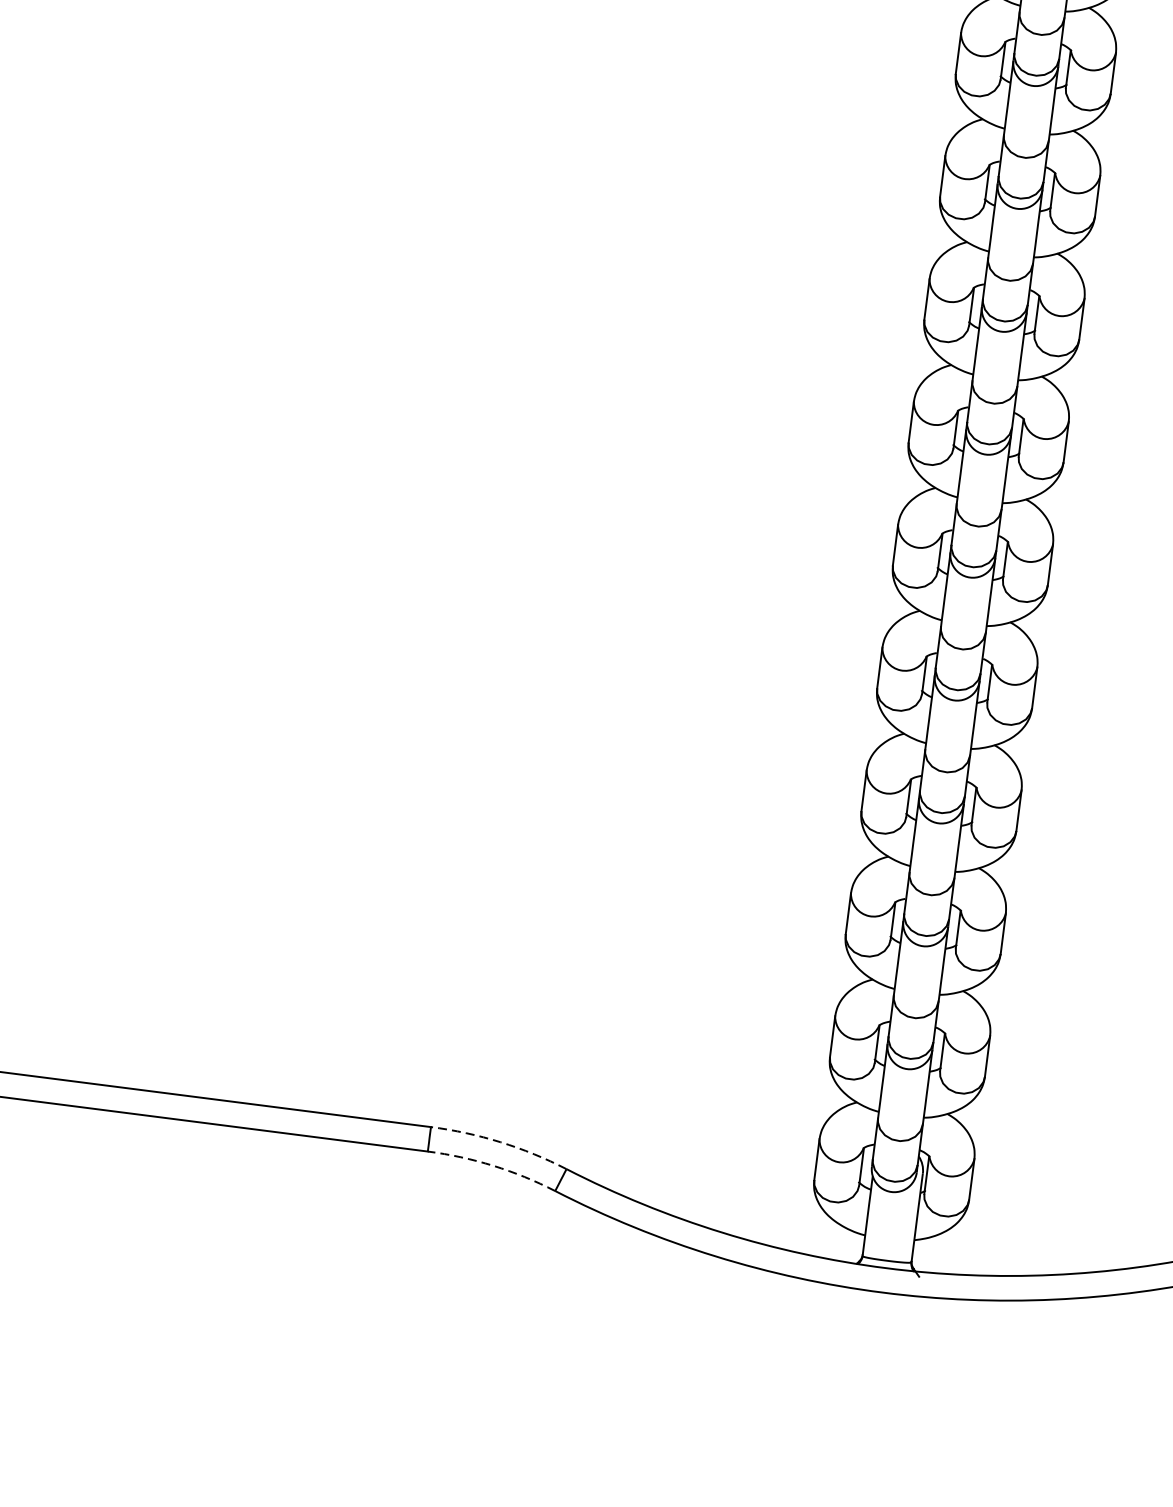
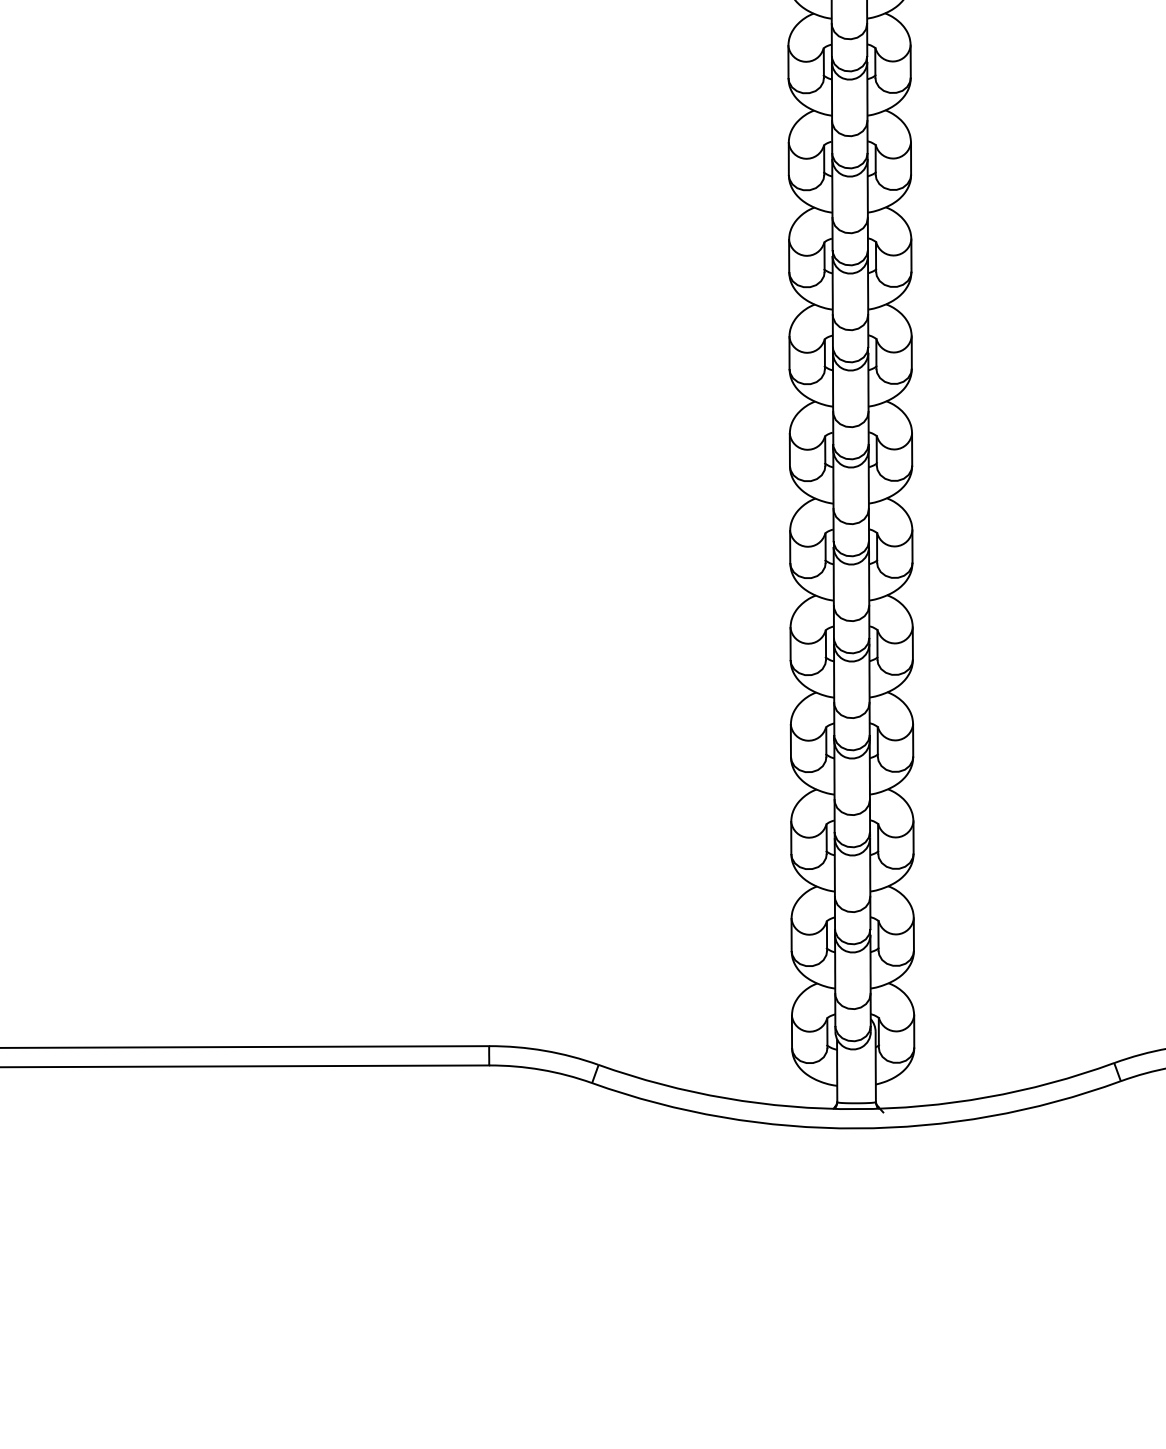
arc: (500, 1141) -> (544, 1050), dashed -> solid
arc: (493, 1165) -> (541, 1069), dashed -> solid

